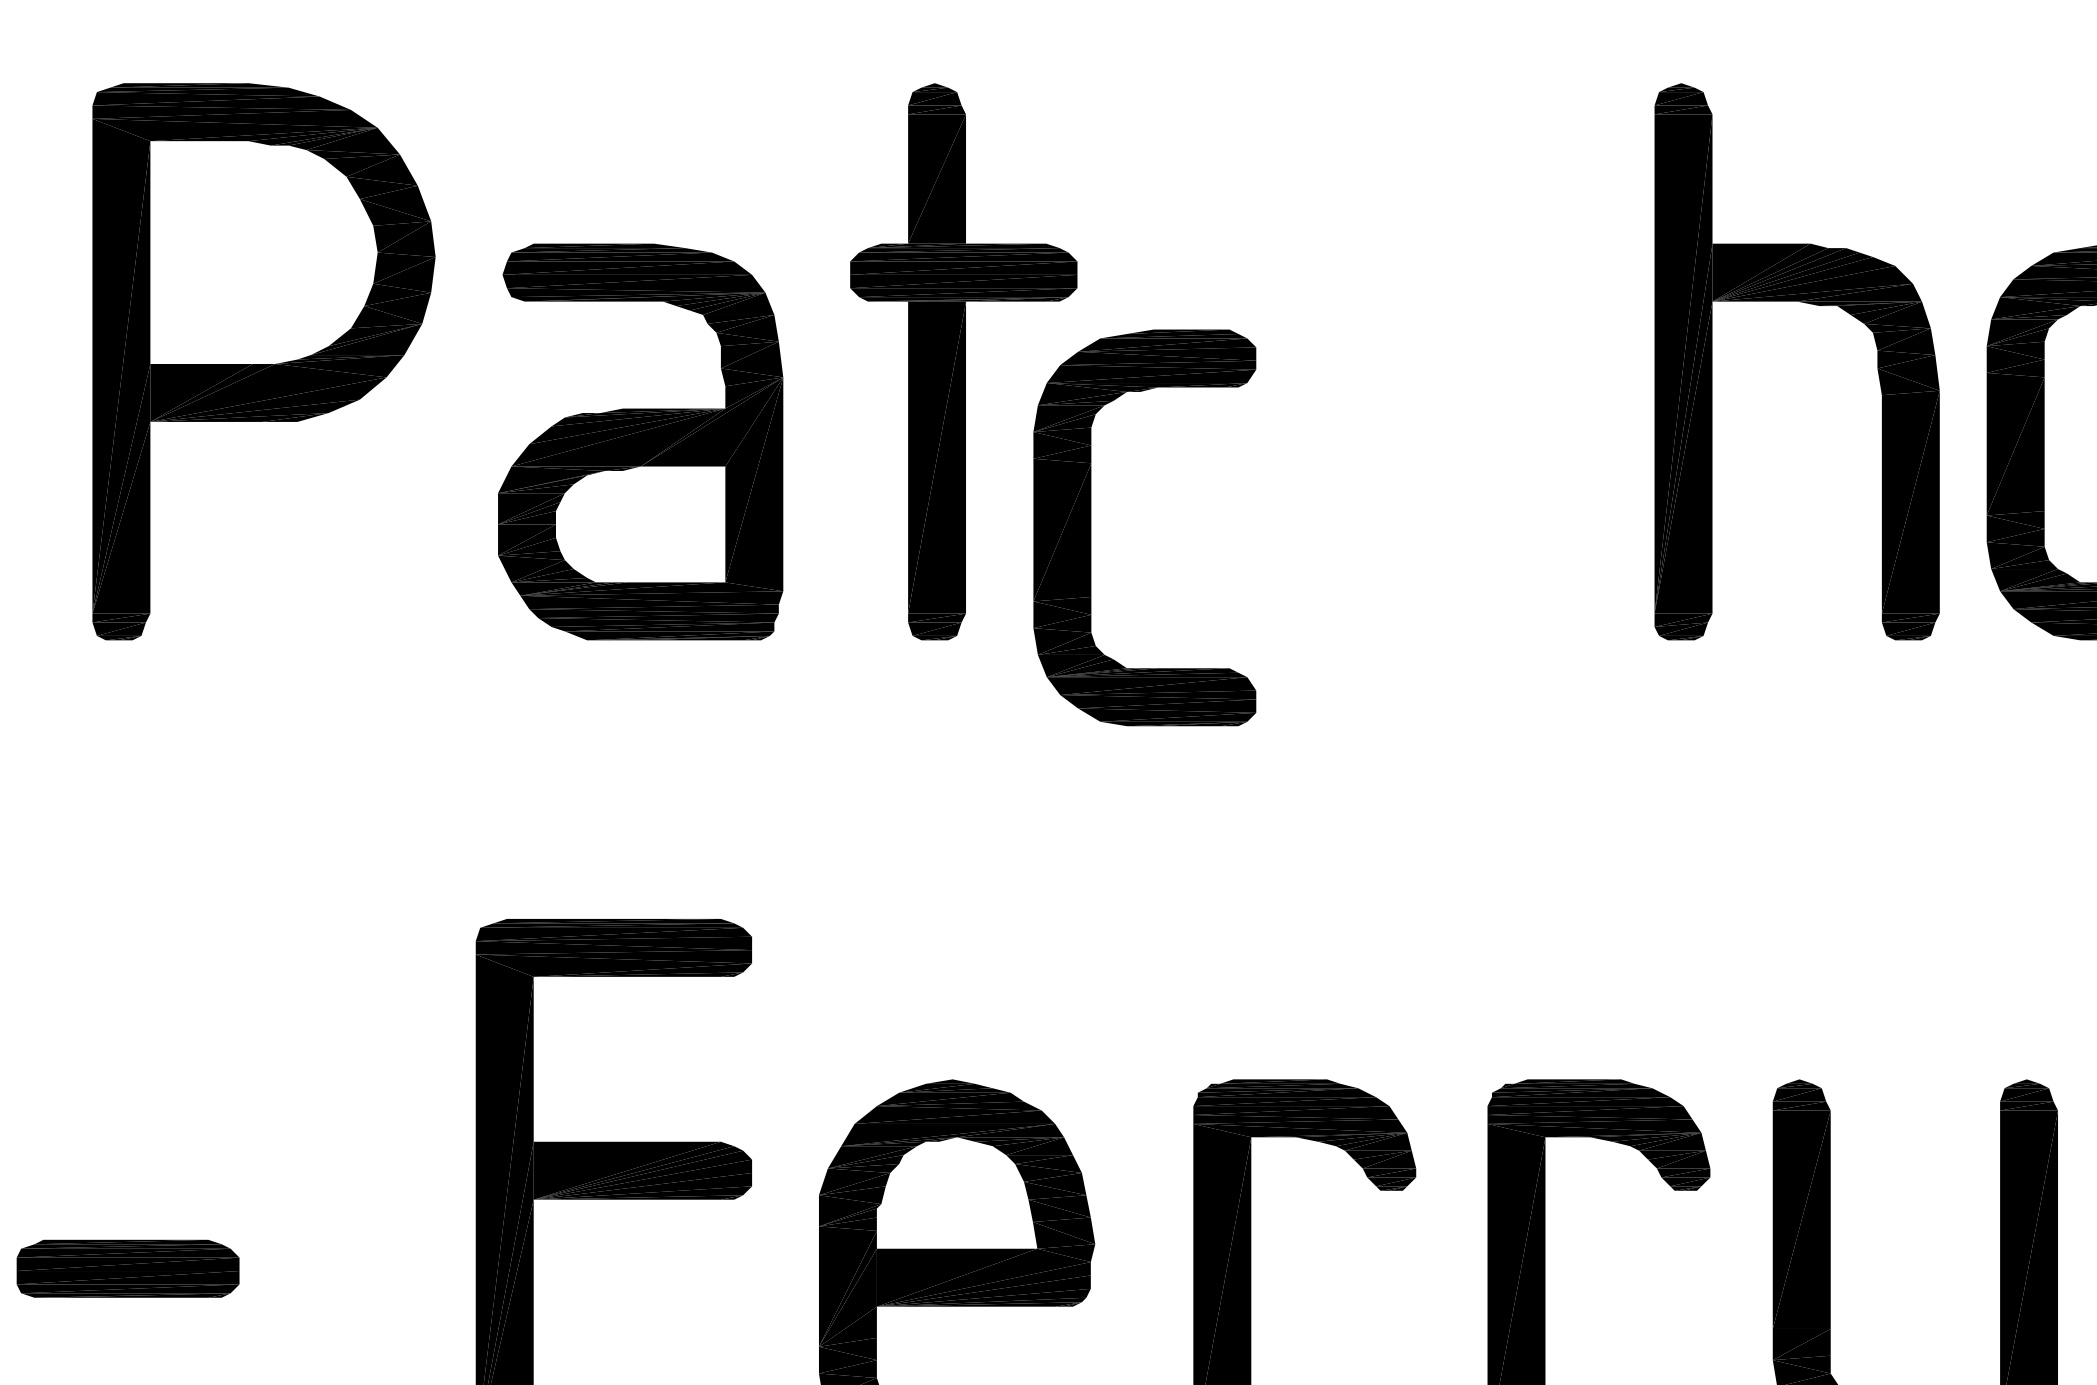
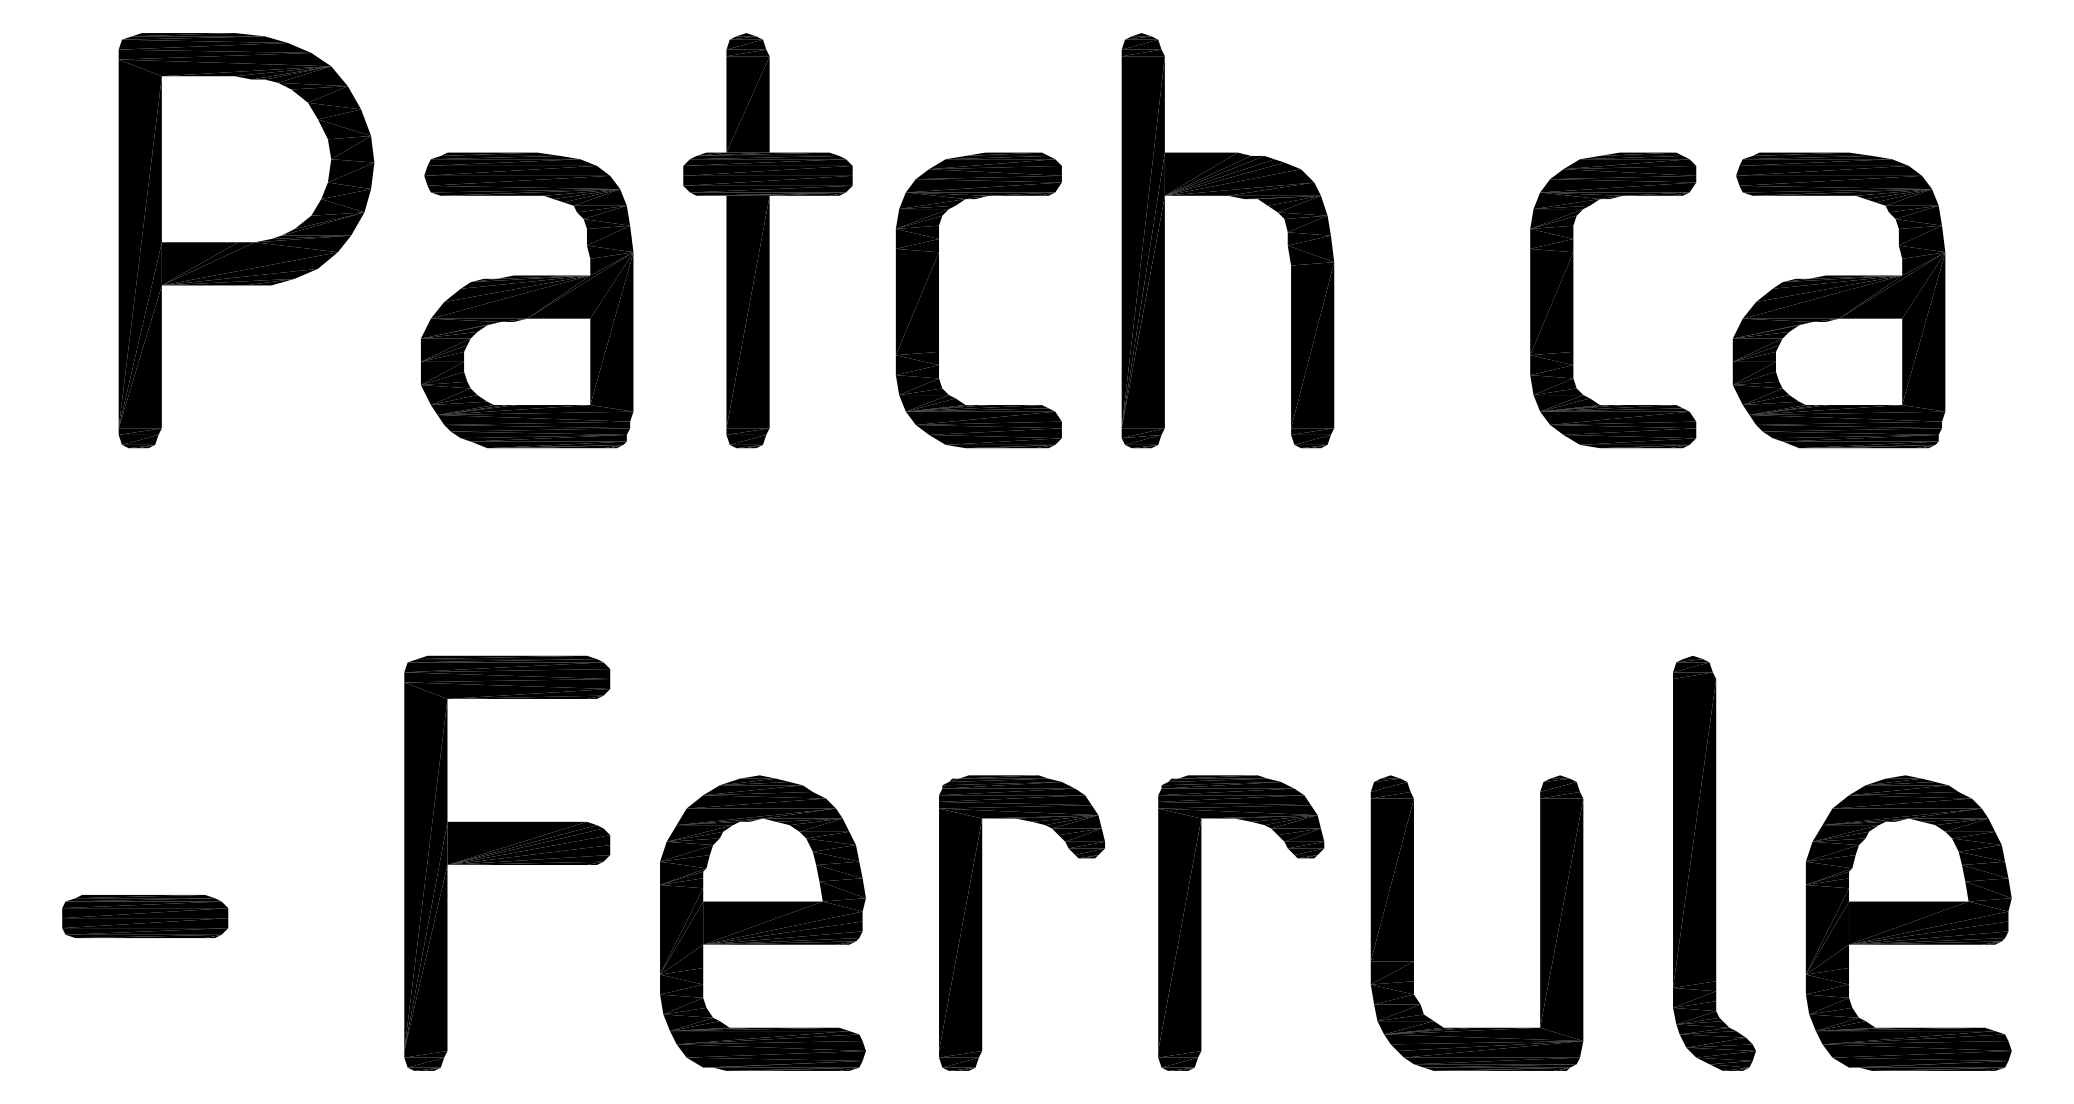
part: (1807, 303) -> (1235, 197), moved
part: (1090, 528) -> (938, 300), moved

